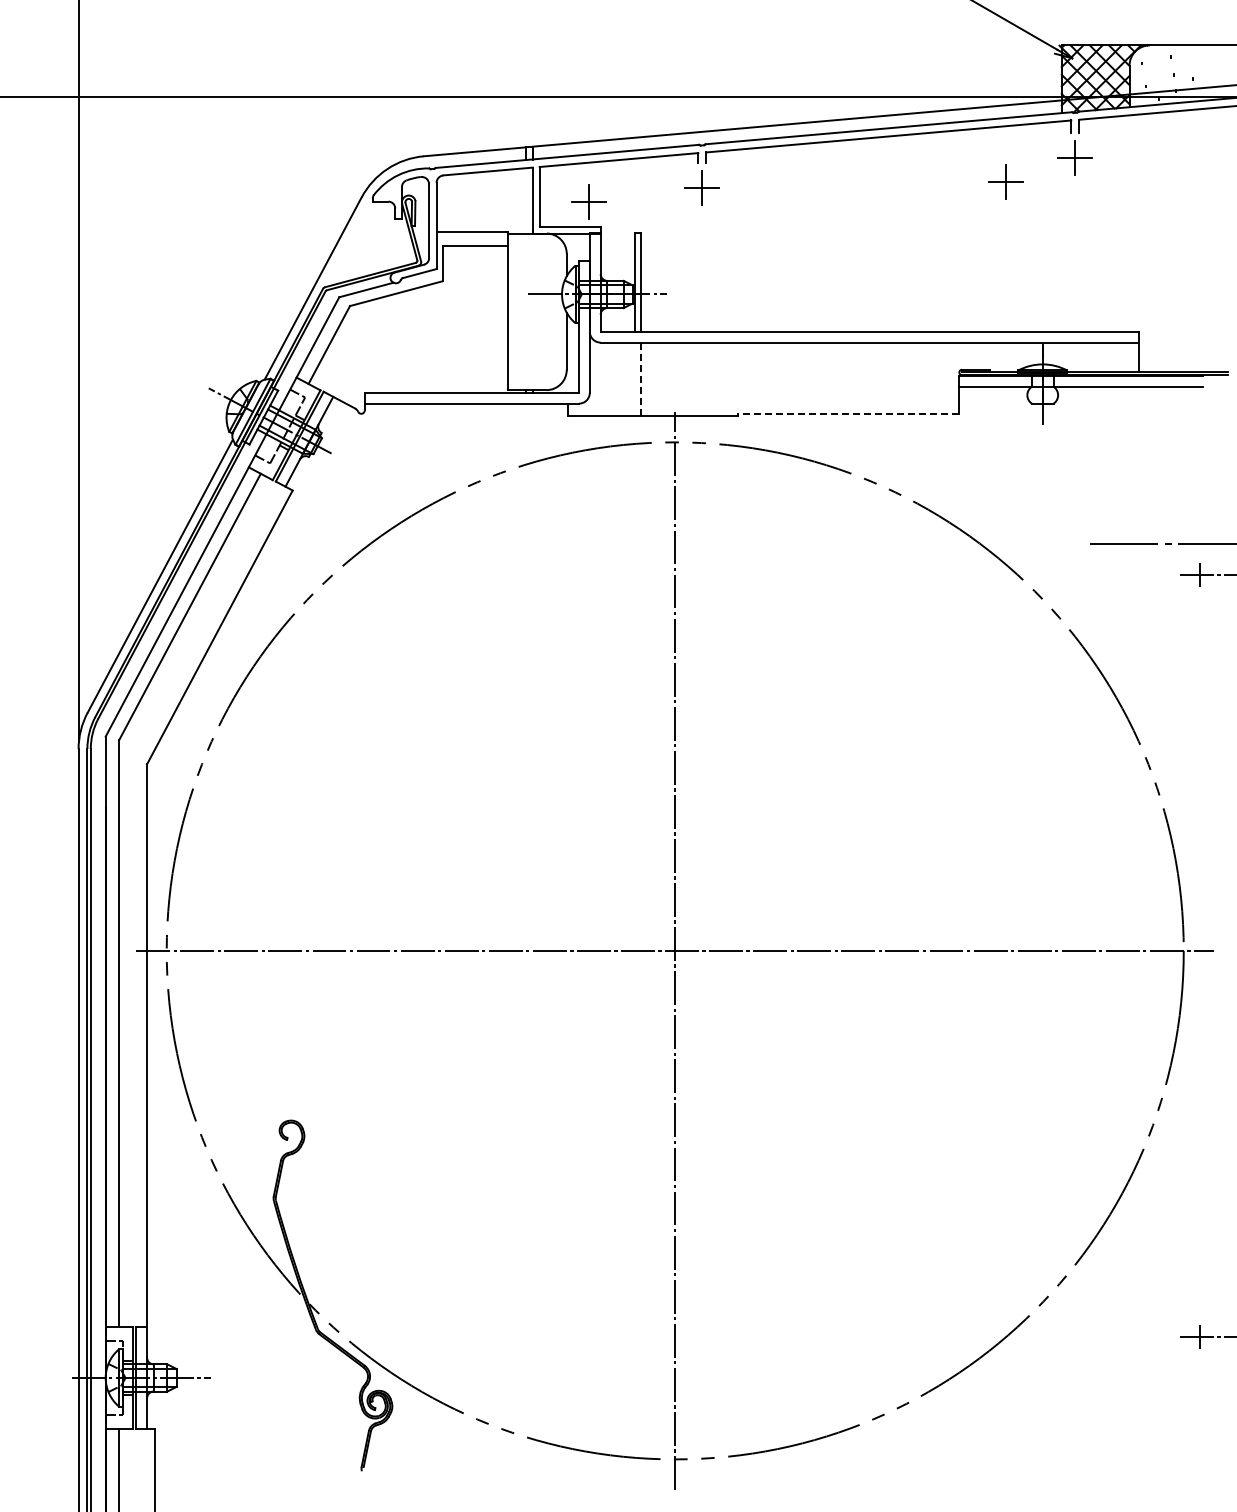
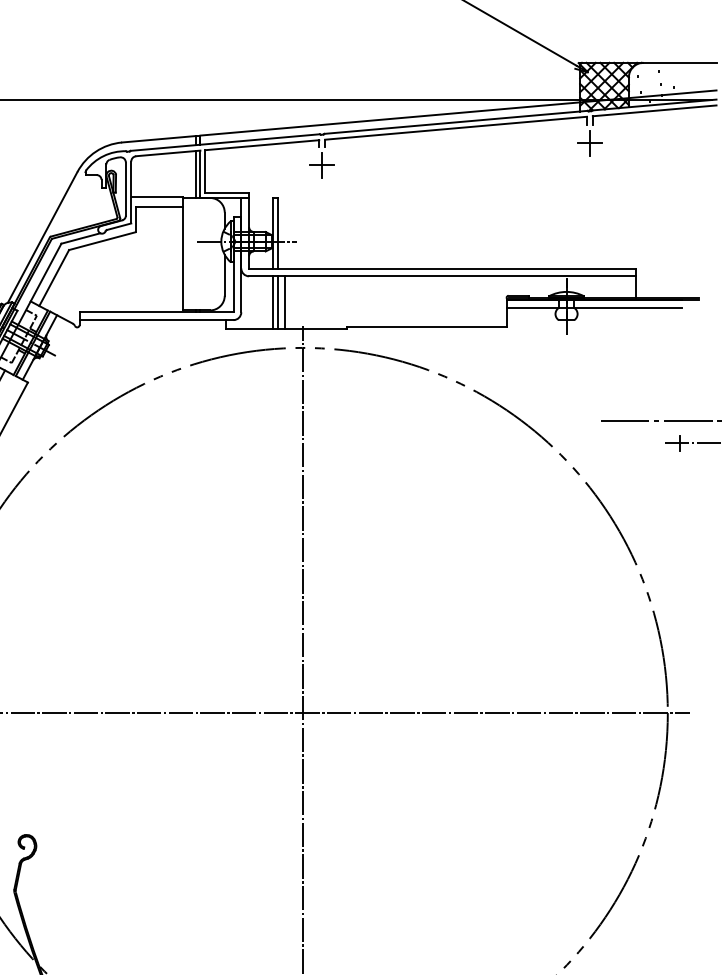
part: (1005, 181) -> (539, 160), removed
line: (526, 200) -> (195, 174), added
part: (588, 201) -> (240, 174), removed
line: (634, 378) -> (273, 302), added
line: (650, 378) -> (284, 302), added
line: (641, 379) -> (278, 302), dashed -> solid
line: (848, 413) -> (427, 327), dashed -> solid

